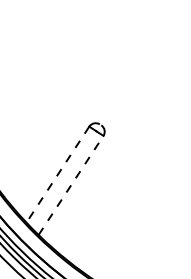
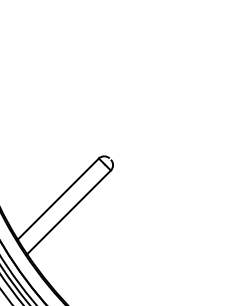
line: (57, 175) -> (57, 199), dashed -> solid
line: (71, 185) -> (69, 212), dashed -> solid

